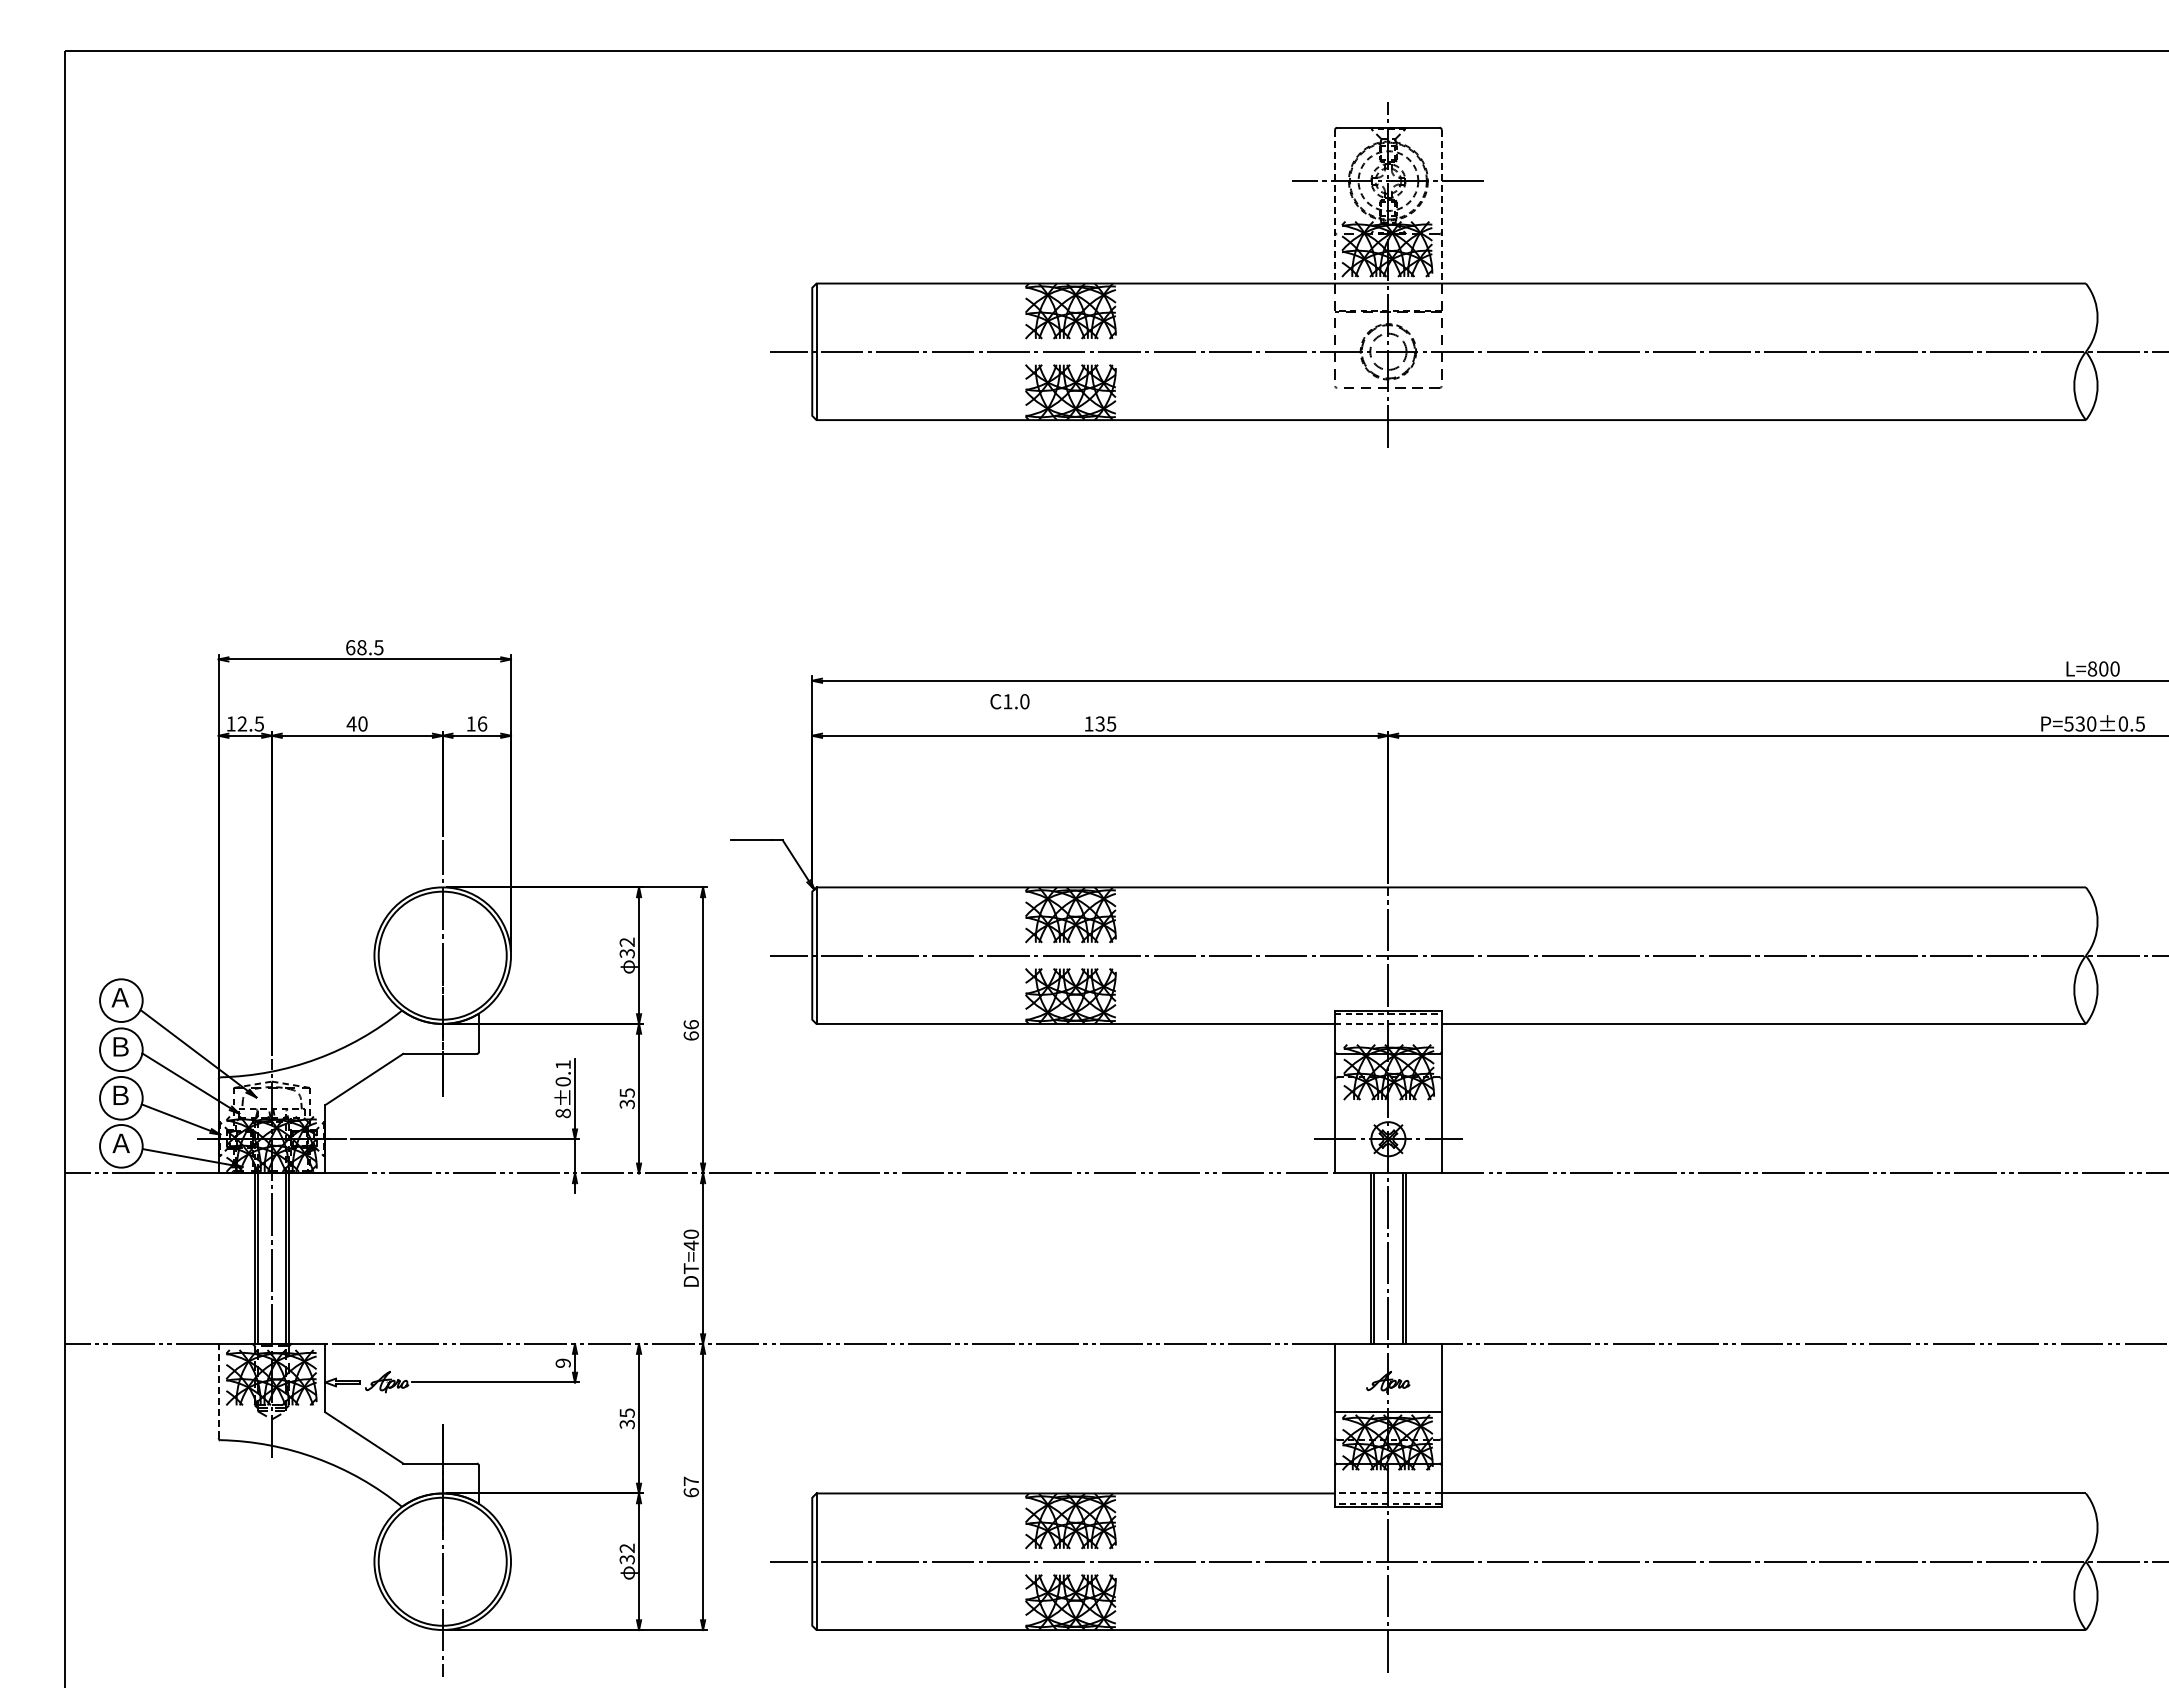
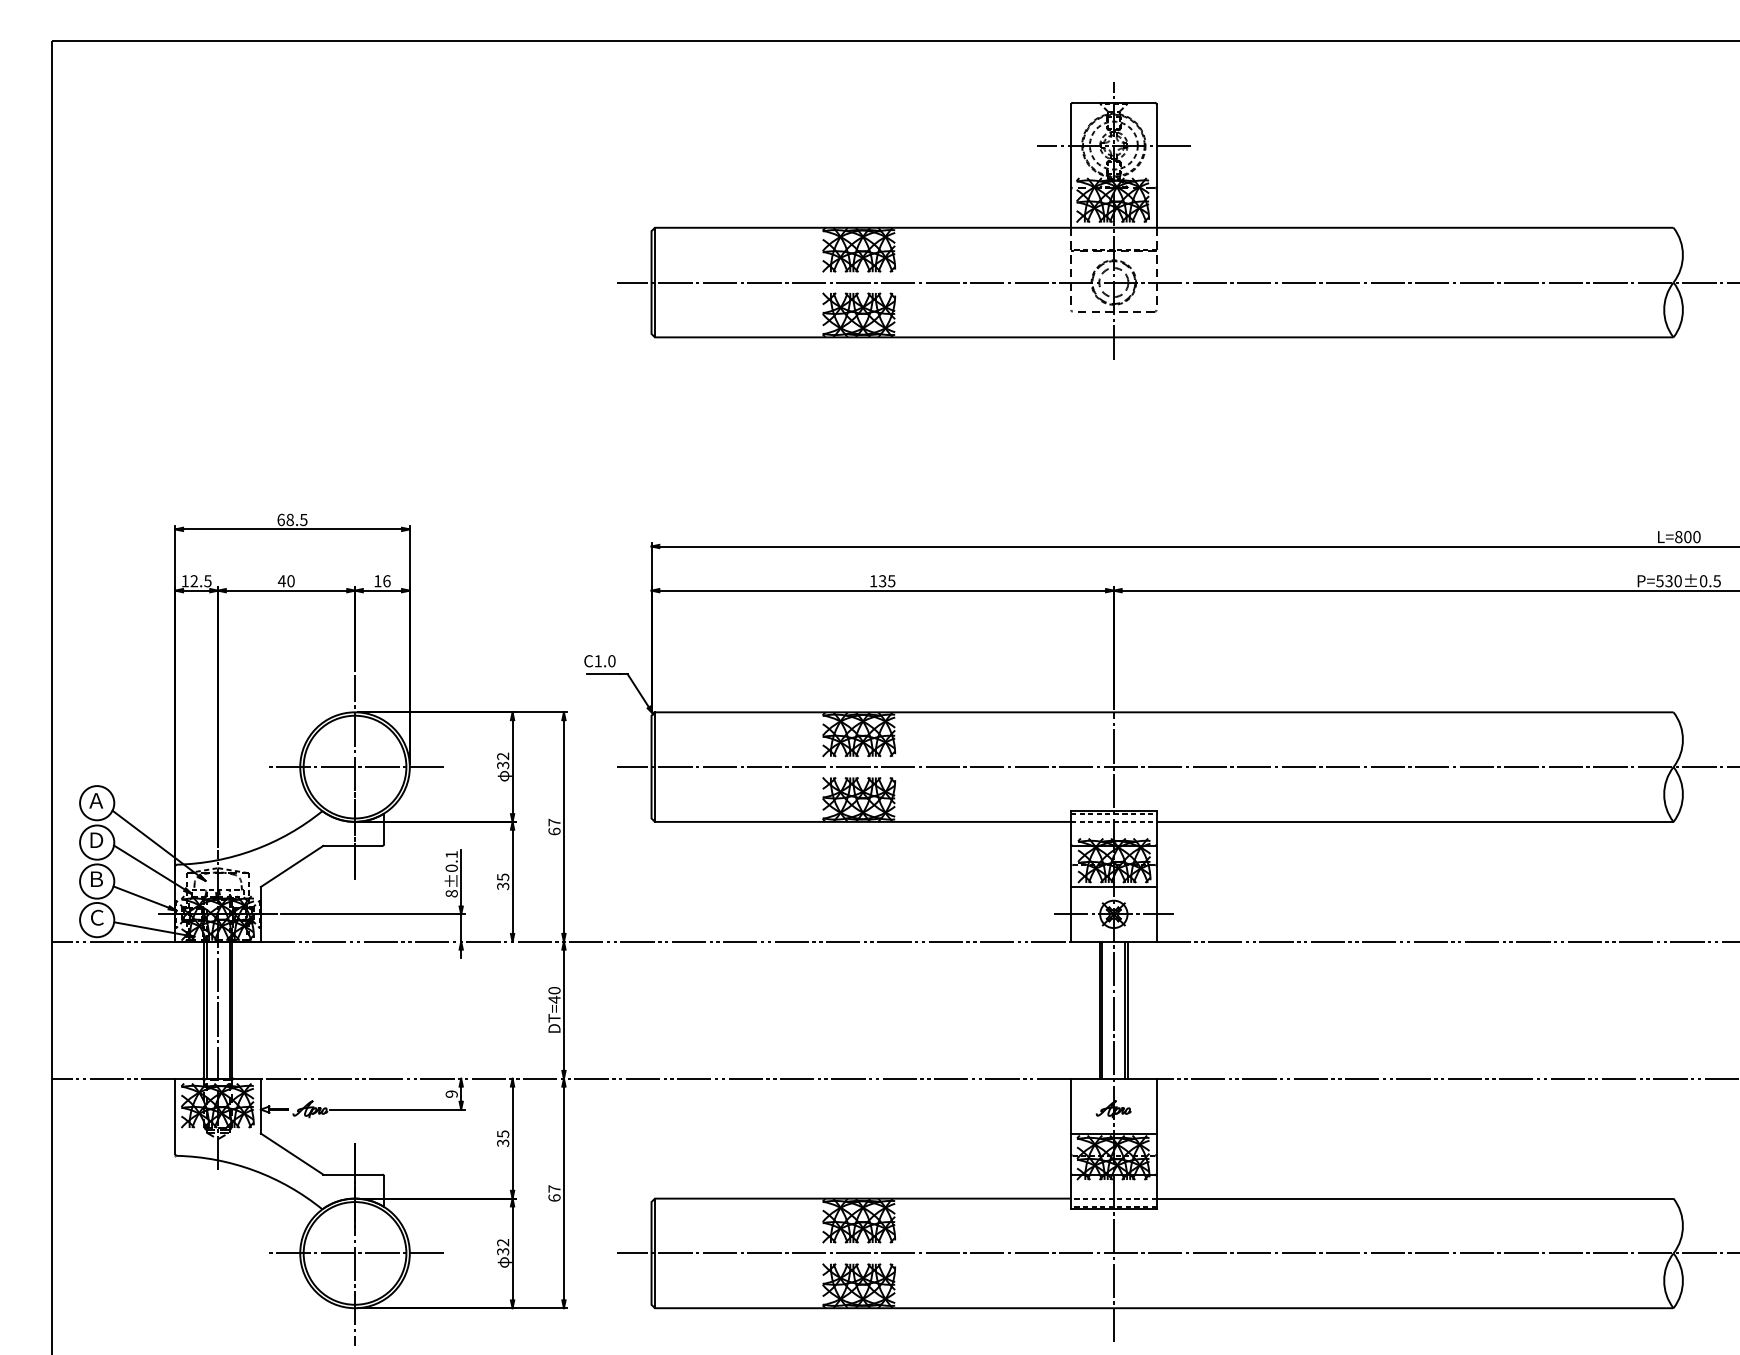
line: (1335, 206) -> (1071, 165), dashed -> solid
line: (1441, 206) -> (1156, 165), dashed -> solid
text: (1009, 701) -> (599, 661), moved
line: (442, 955) -> (354, 766), added
text: (690, 1024) -> (553, 822), 66 -> 67
text: (120, 1046) -> (96, 839), Ｂ -> Ｄ
line: (1388, 1105) -> (1113, 887), added
text: (120, 1143) -> (96, 917), Ａ -> Ｃ
line: (218, 1391) -> (175, 1116), dashed -> solid
line: (442, 1561) -> (354, 1253), added

